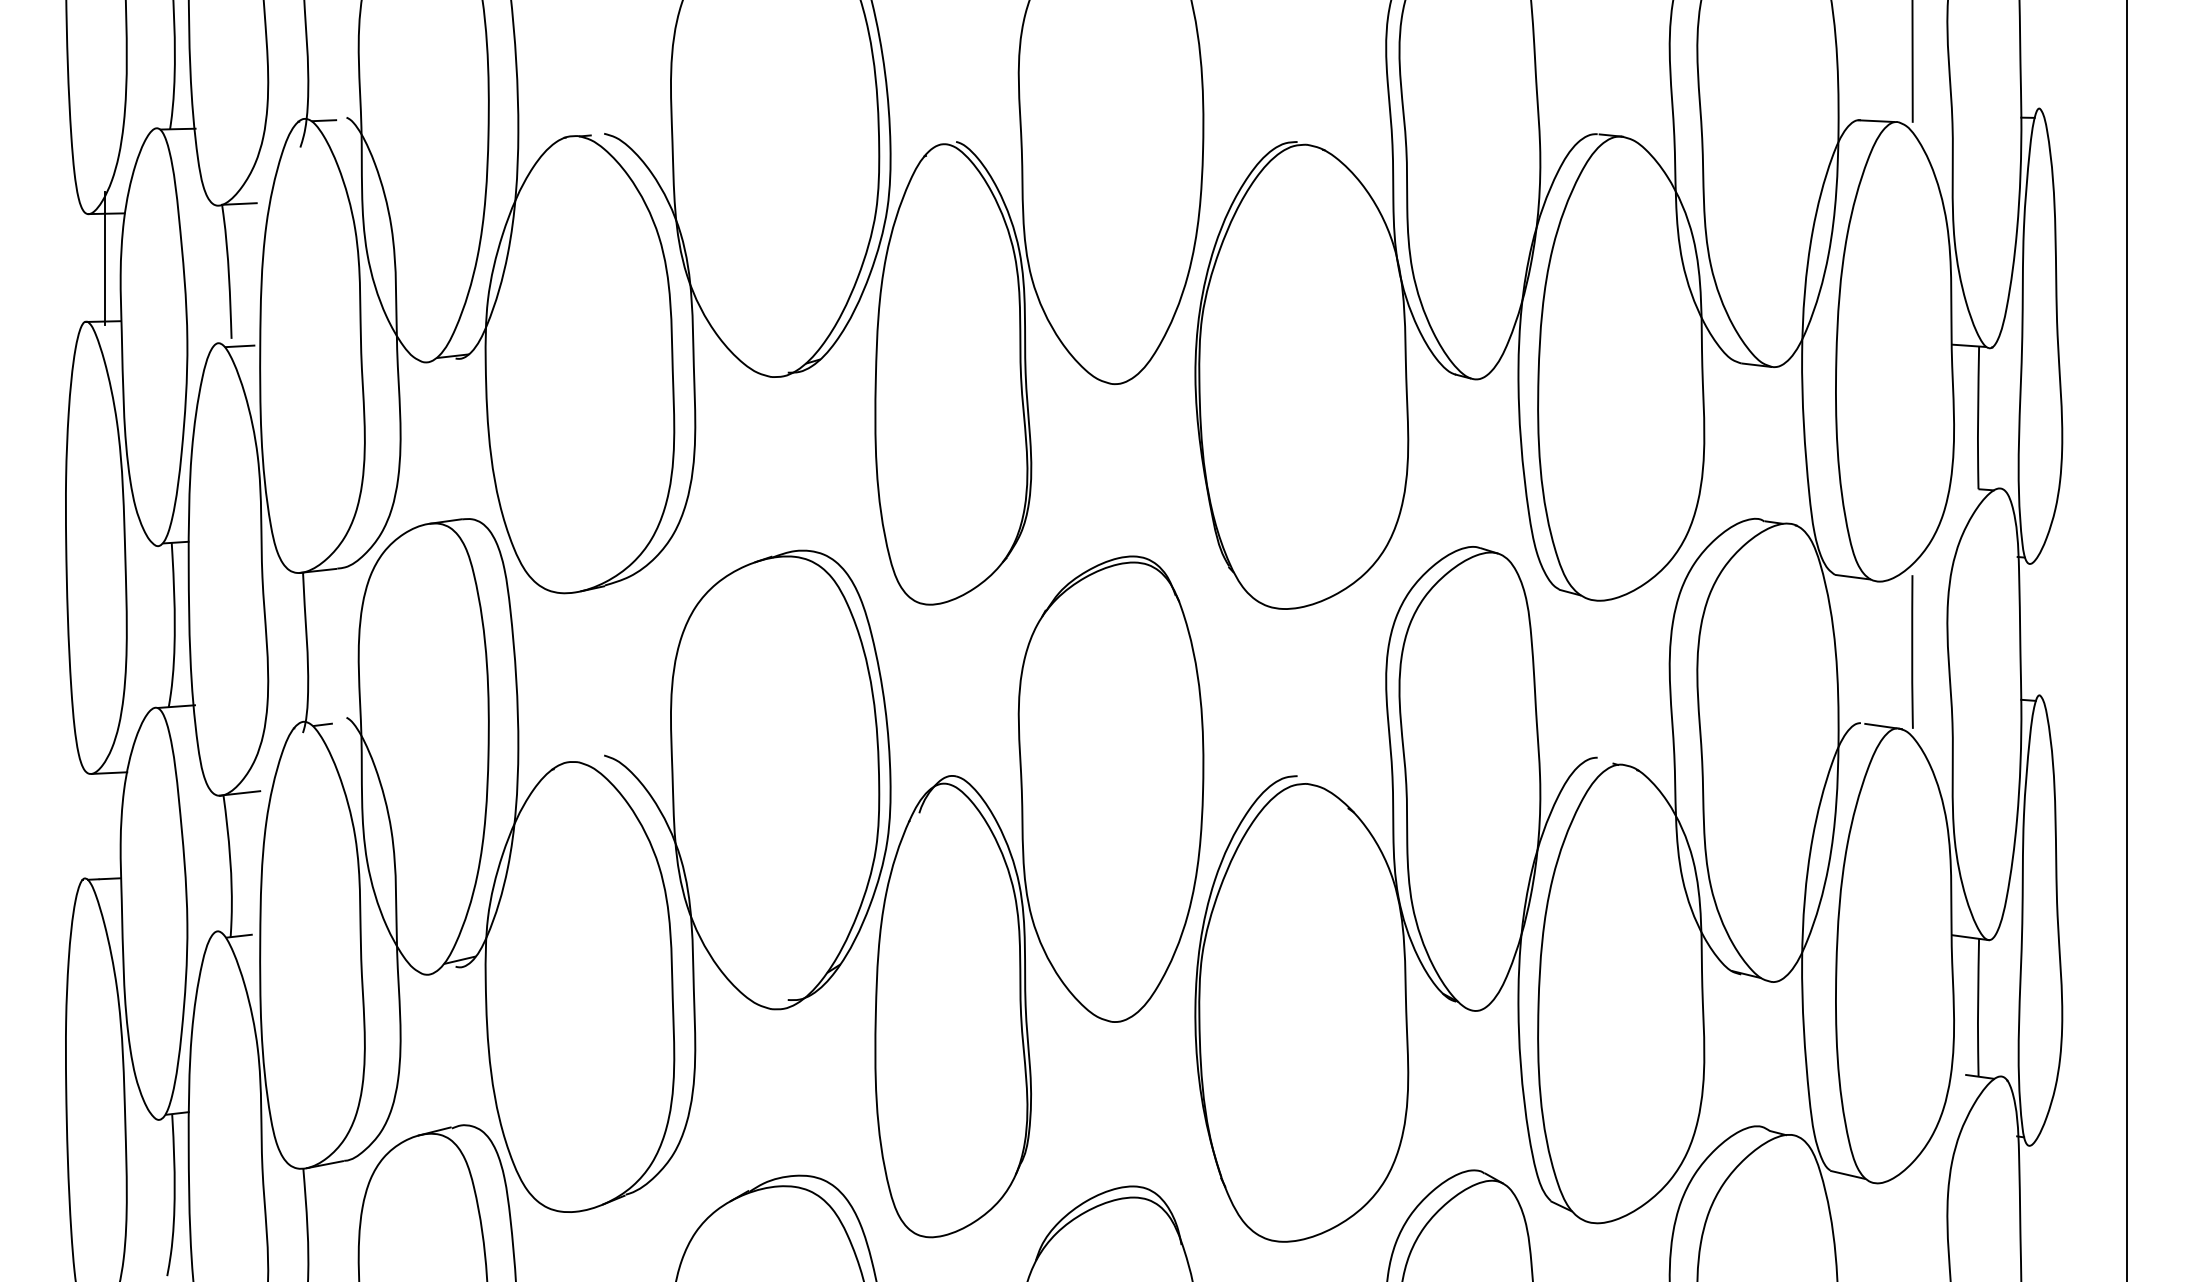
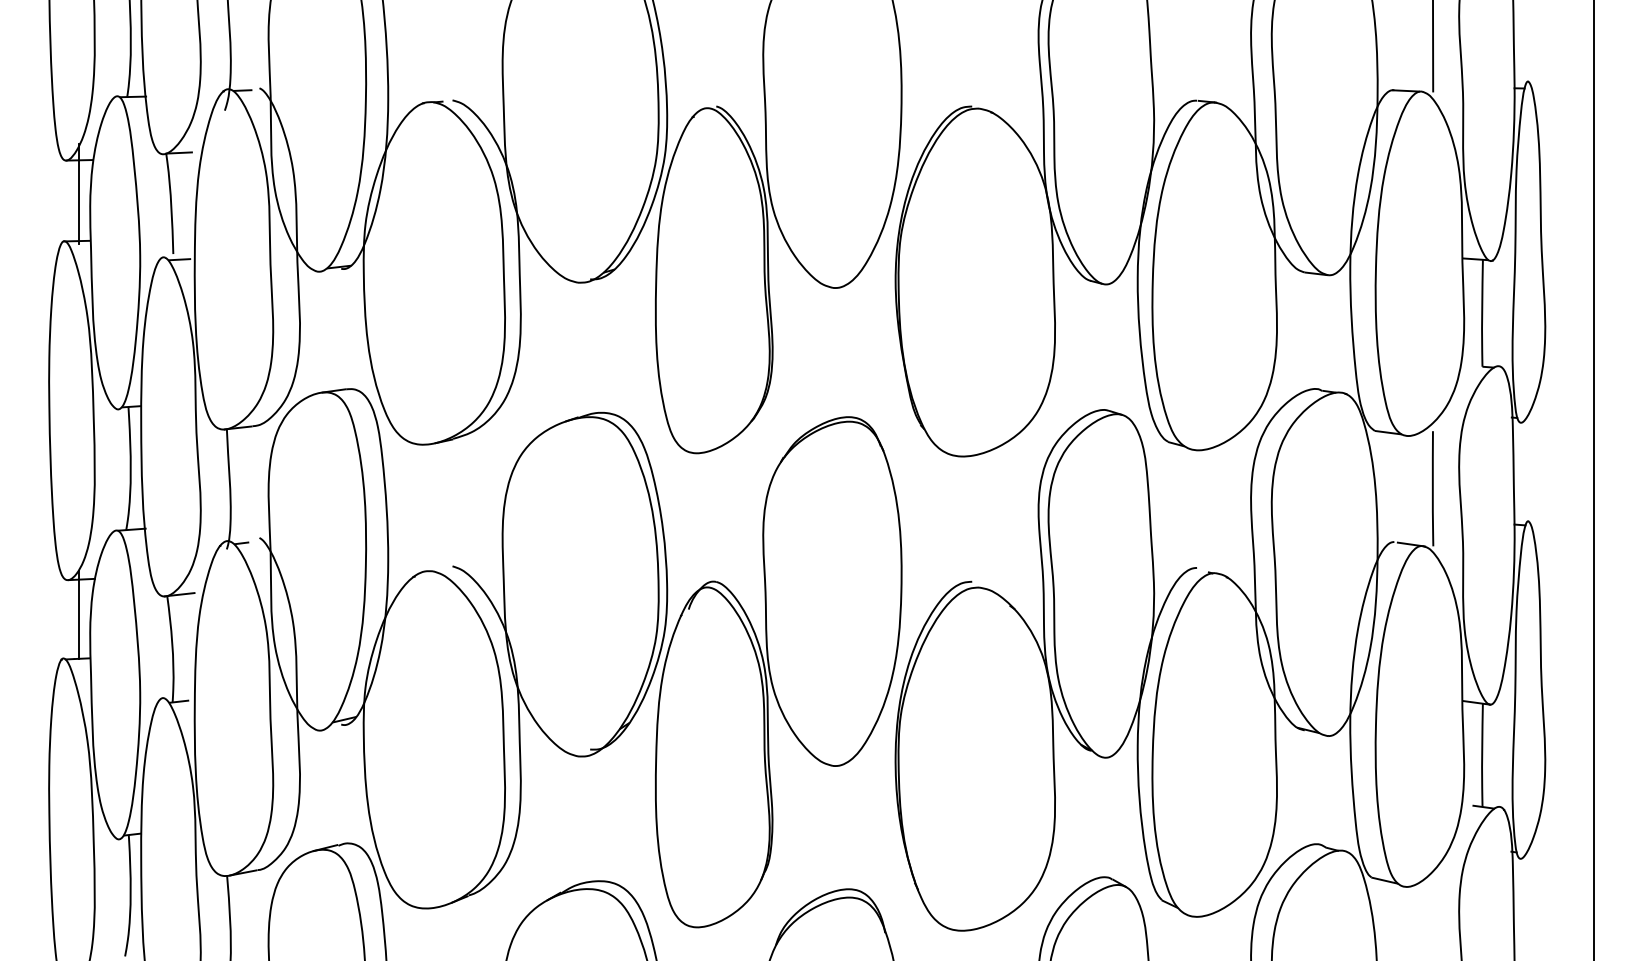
line: (105, 820) -> (78, 615), added

